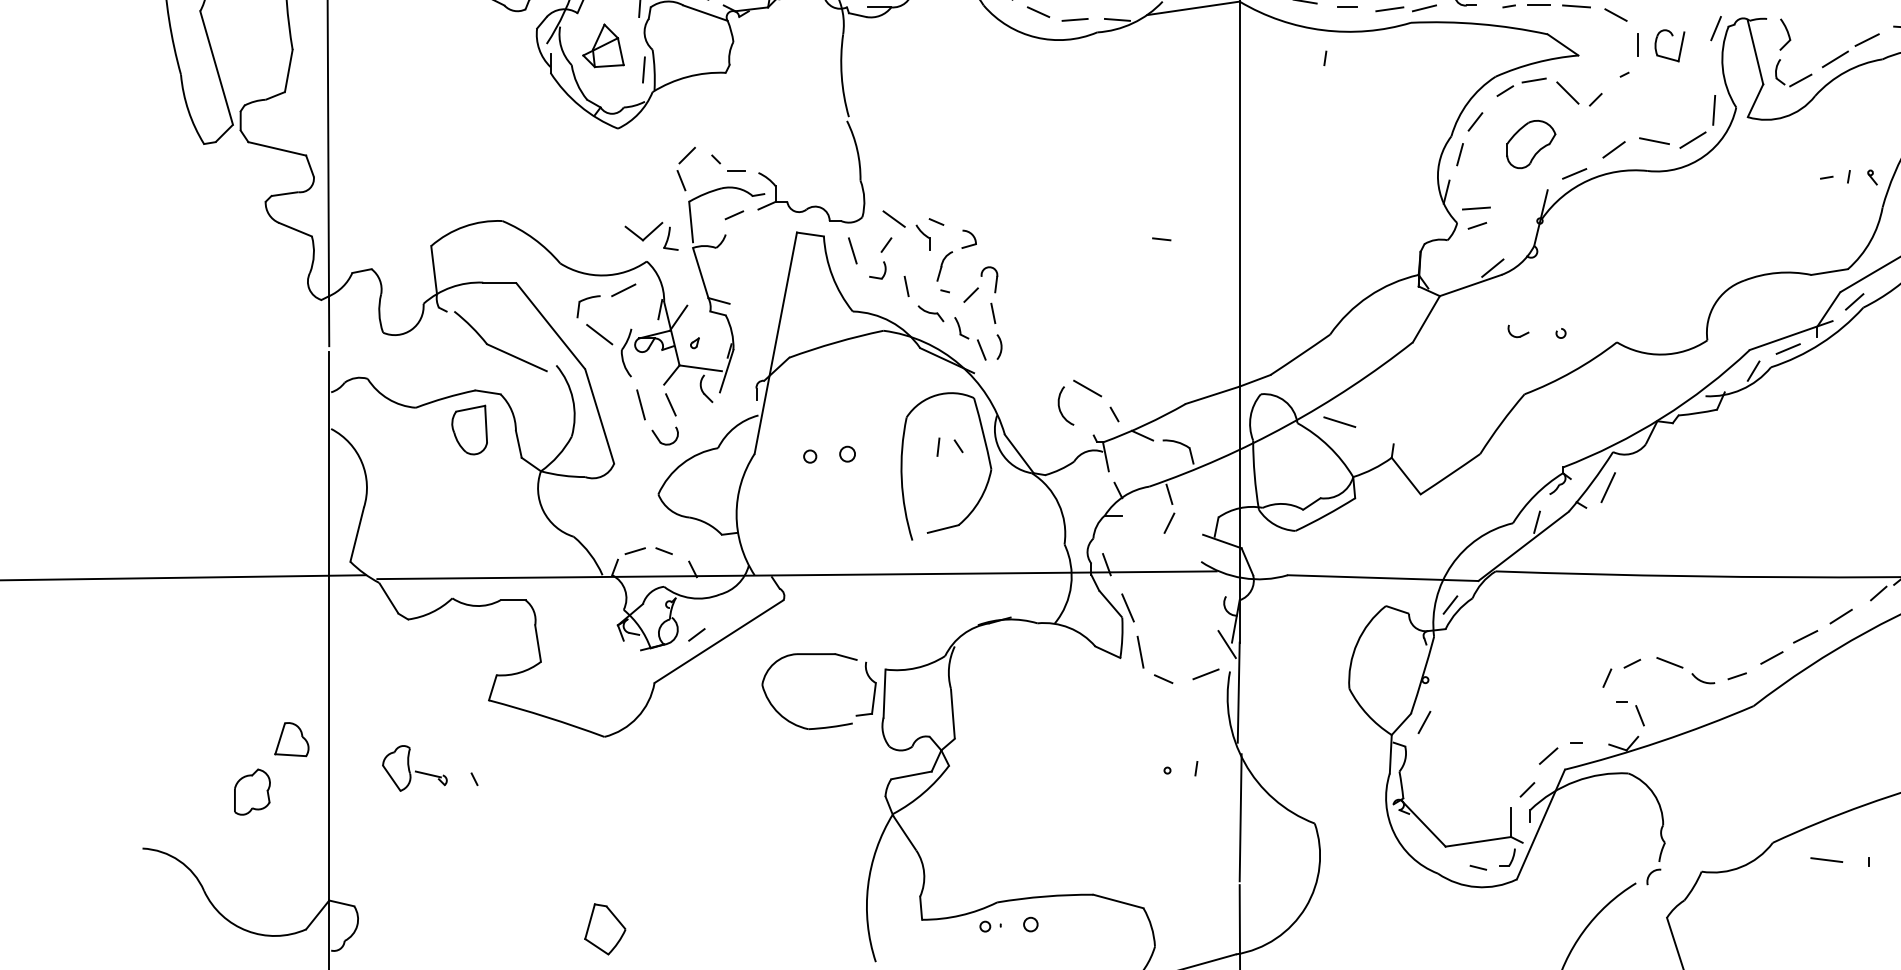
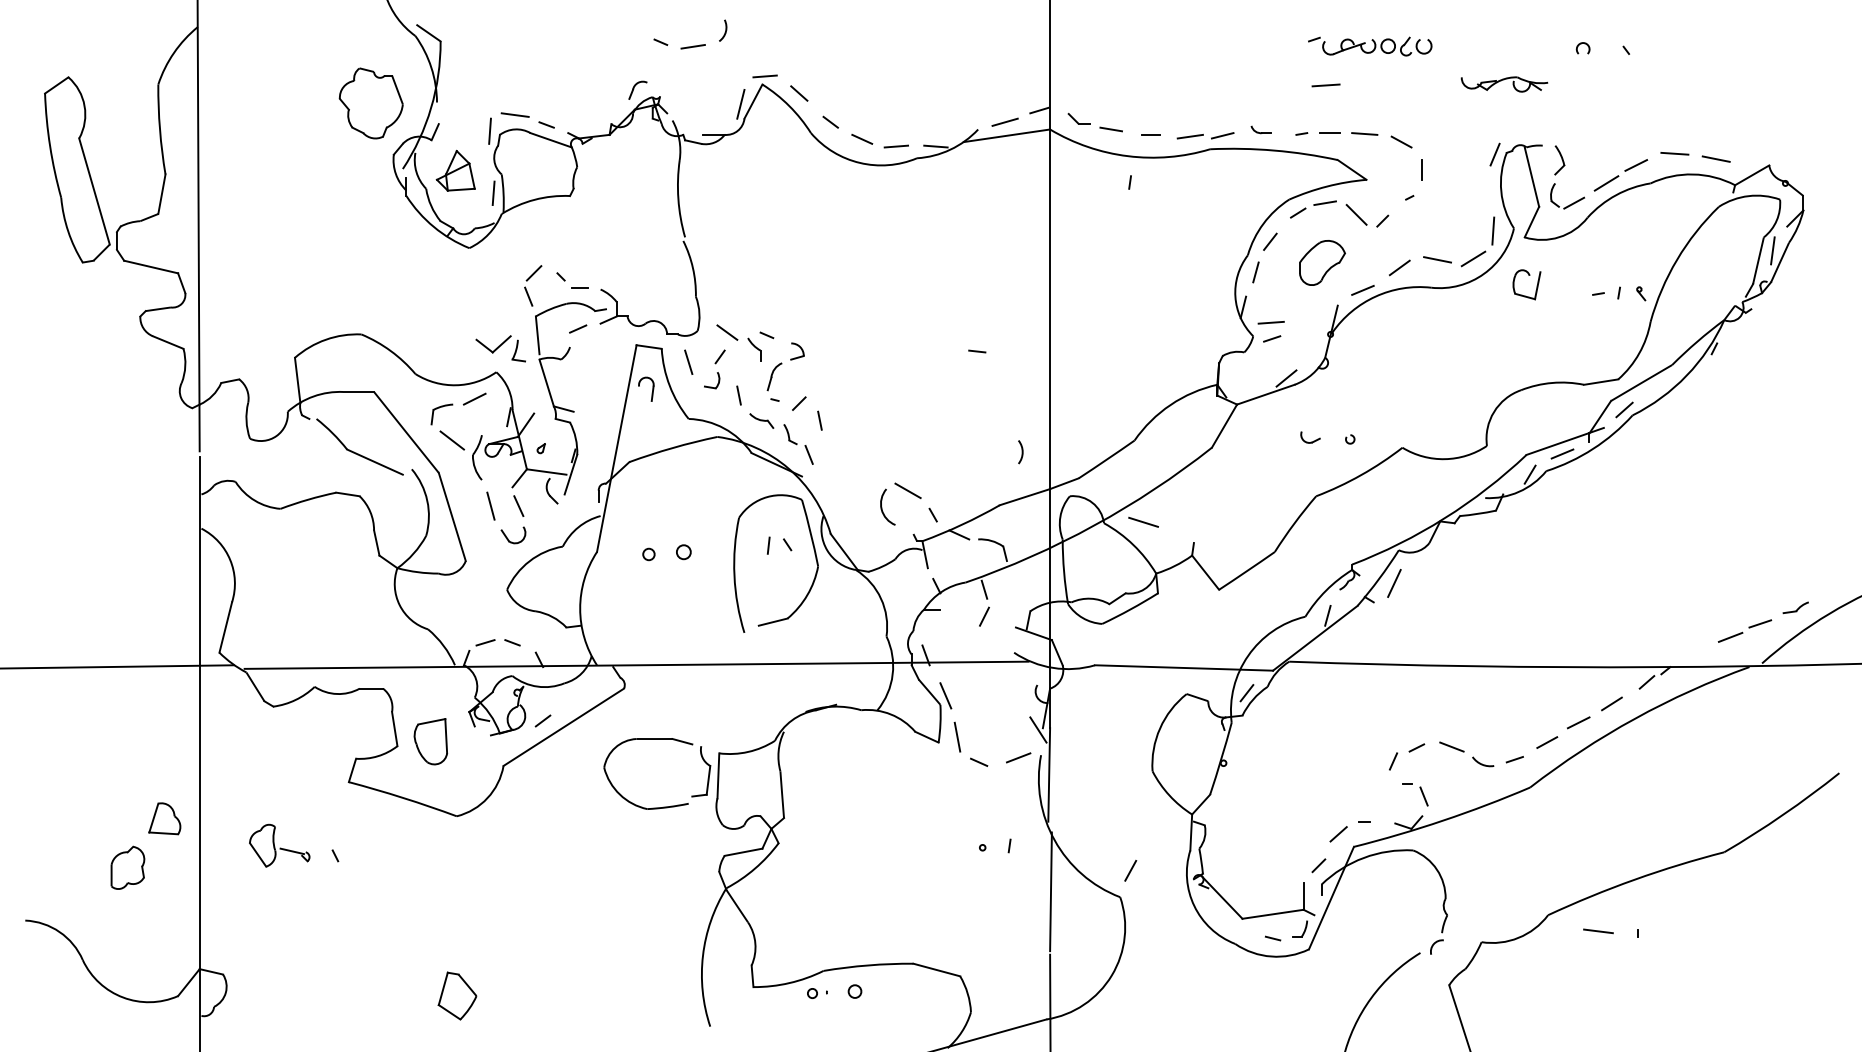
part: (1671, 35) -> (1528, 275), moved
part: (989, 278) -> (646, 388), moved
arc: (1000, 347) -> (1021, 452), moved
part: (469, 429) -> (430, 741), moved
line: (1424, 722) -> (1130, 870), moved

